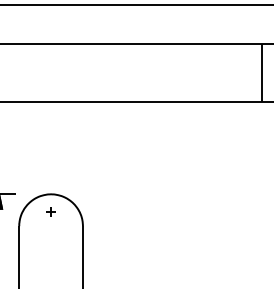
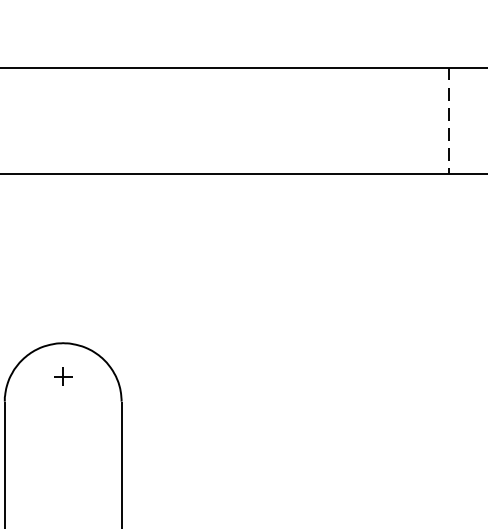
line: (261, 72) -> (448, 119), solid -> dashed

